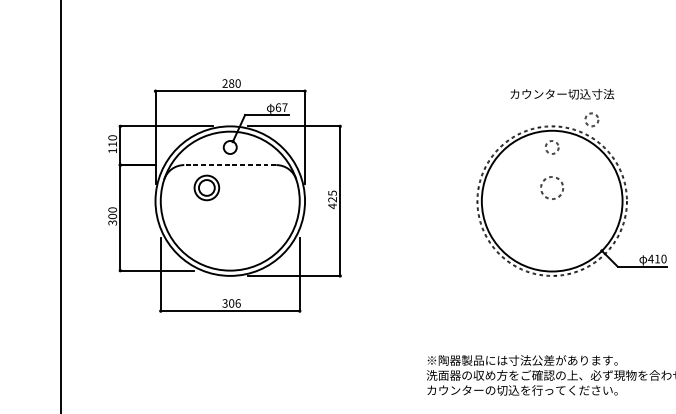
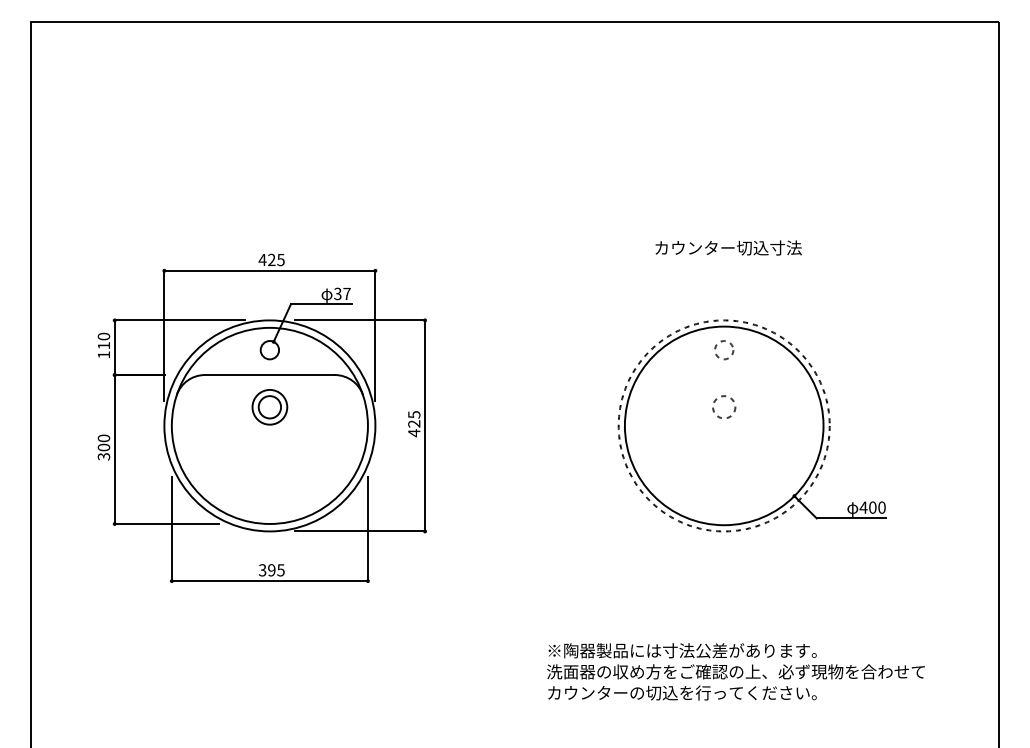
text: (231, 83) -> (271, 259), 280 -> 425
text: (562, 93) -> (728, 247), moved
text: (278, 107) -> (337, 293), 67 -> 37
circle: (592, 120) -> (780, 311), removed
line: (229, 165) -> (269, 375), dashed -> solid
circle: (552, 187) -> (724, 406), size x0.71
part: (206, 188) -> (269, 407), moved
text: (657, 258) -> (872, 507), 410 -> 400
text: (234, 303) -> (276, 570), 306 -> 395

